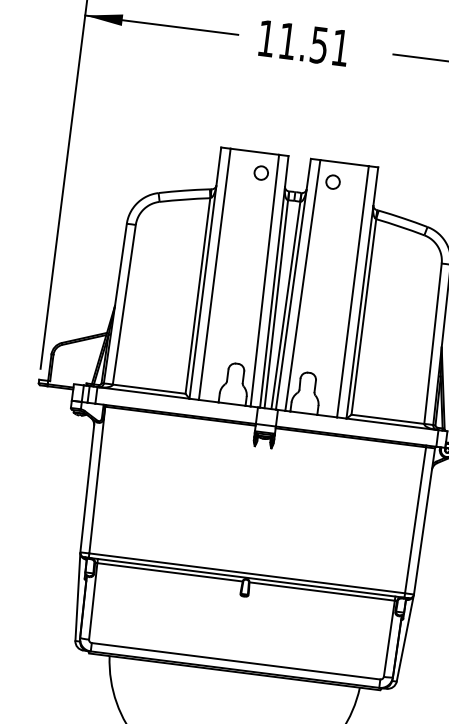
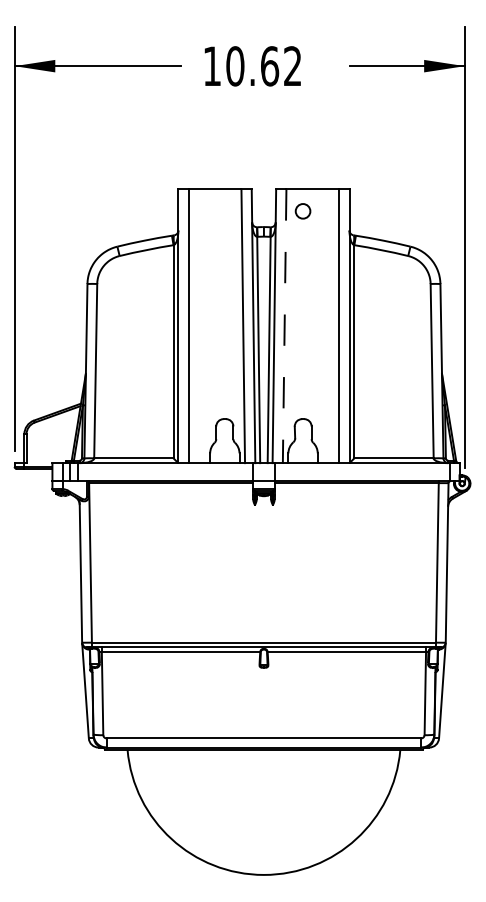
text: (313, 44) -> (263, 66), 11.51 -> 10.62
circle: (260, 173) -> (224, 211), removed
line: (302, 285) -> (284, 326), solid -> dashed

